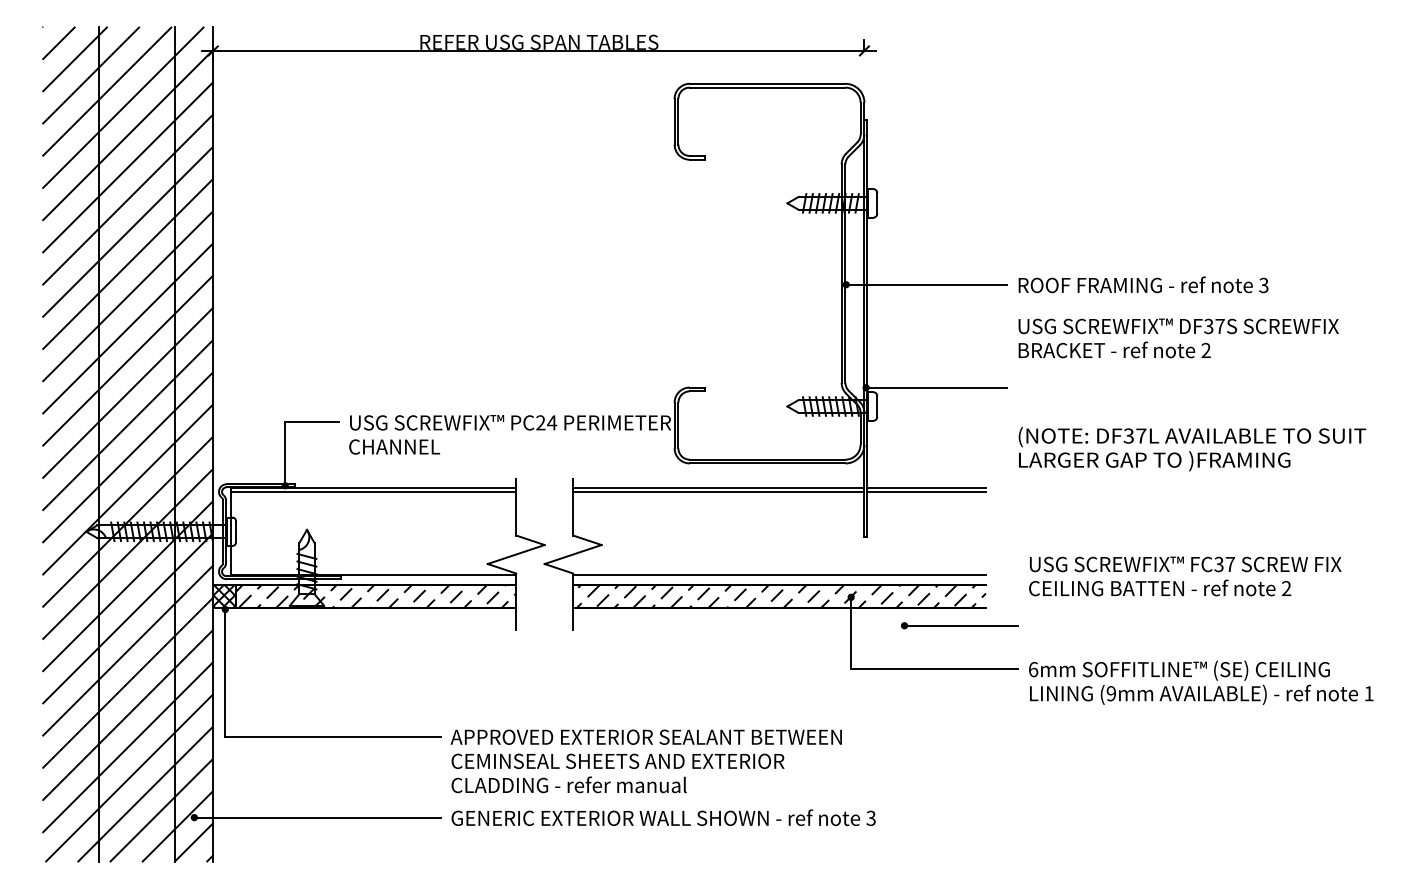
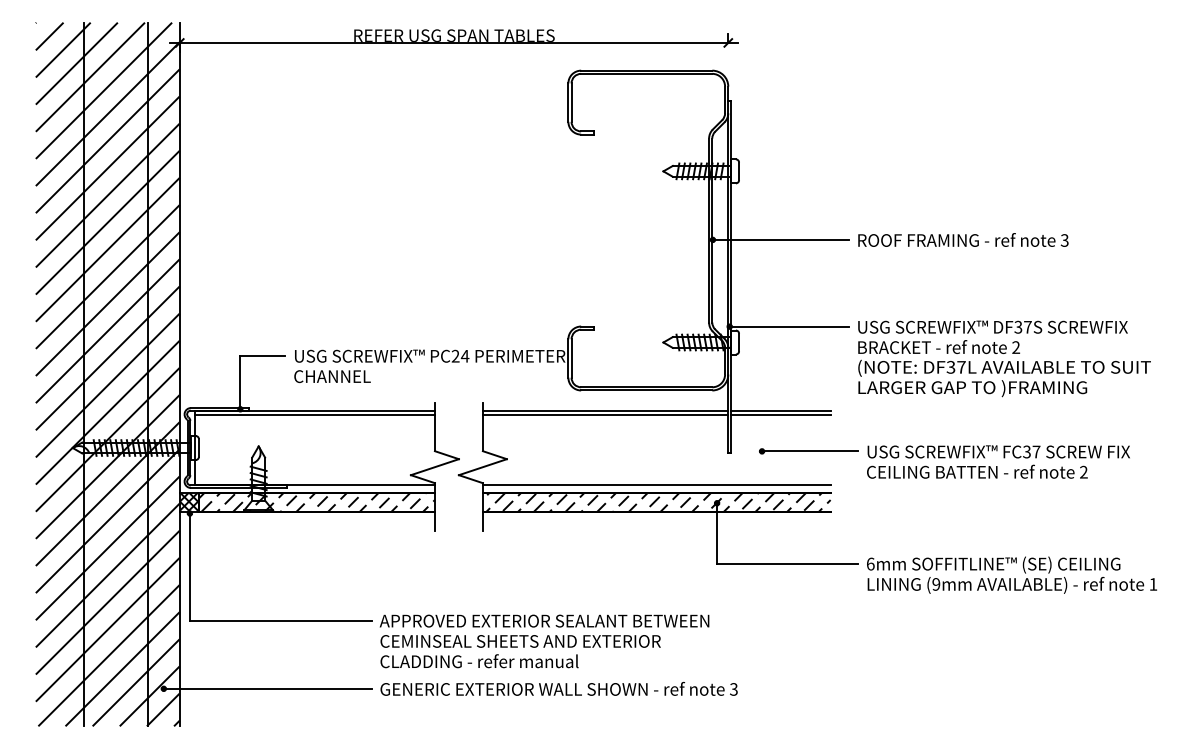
text: (1178, 338) -> (992, 337), moved
text: (1185, 576) -> (998, 462), moved
part: (959, 625) -> (808, 451), moved

